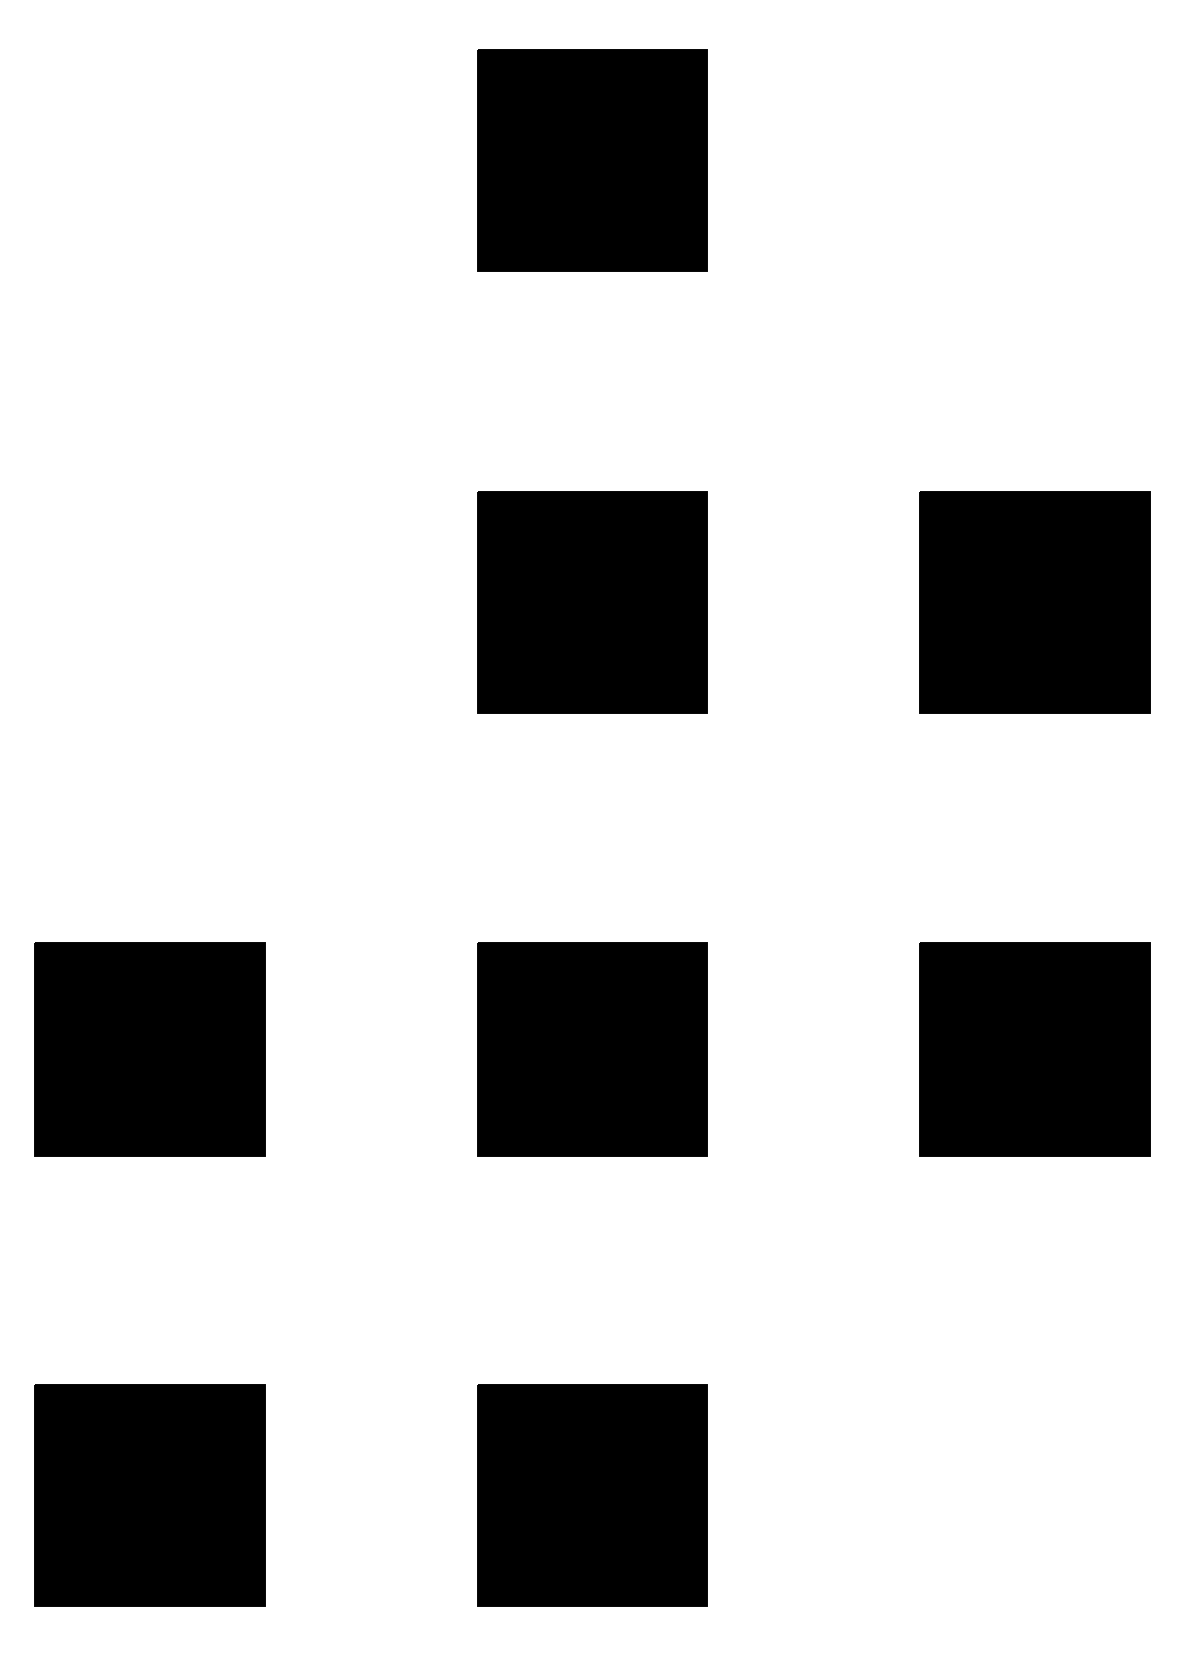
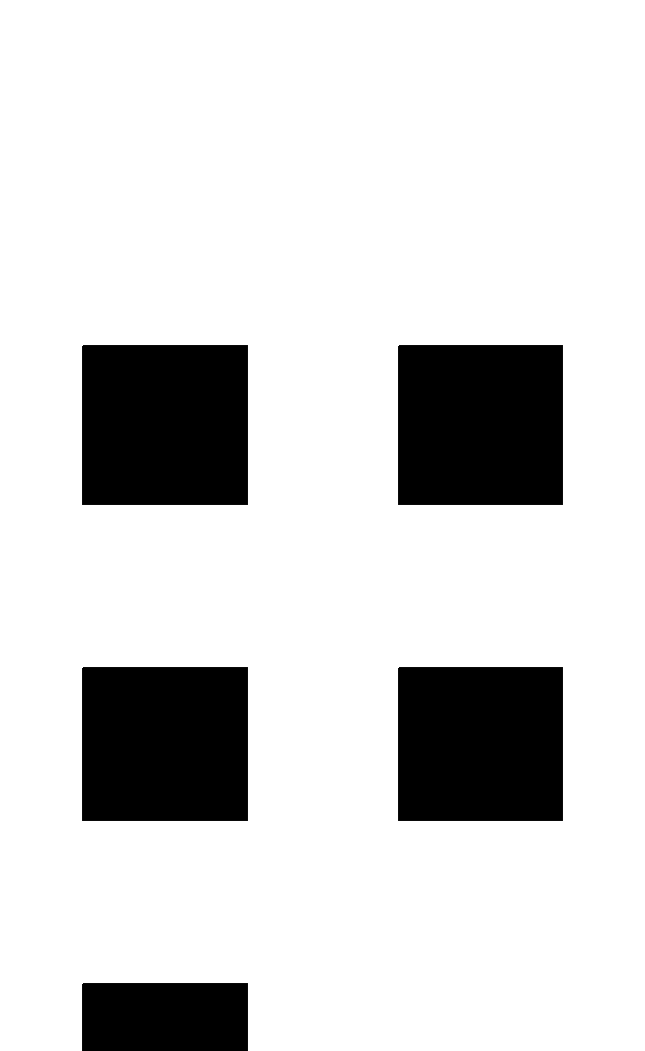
part: (592, 160) -> (164, 109), removed

